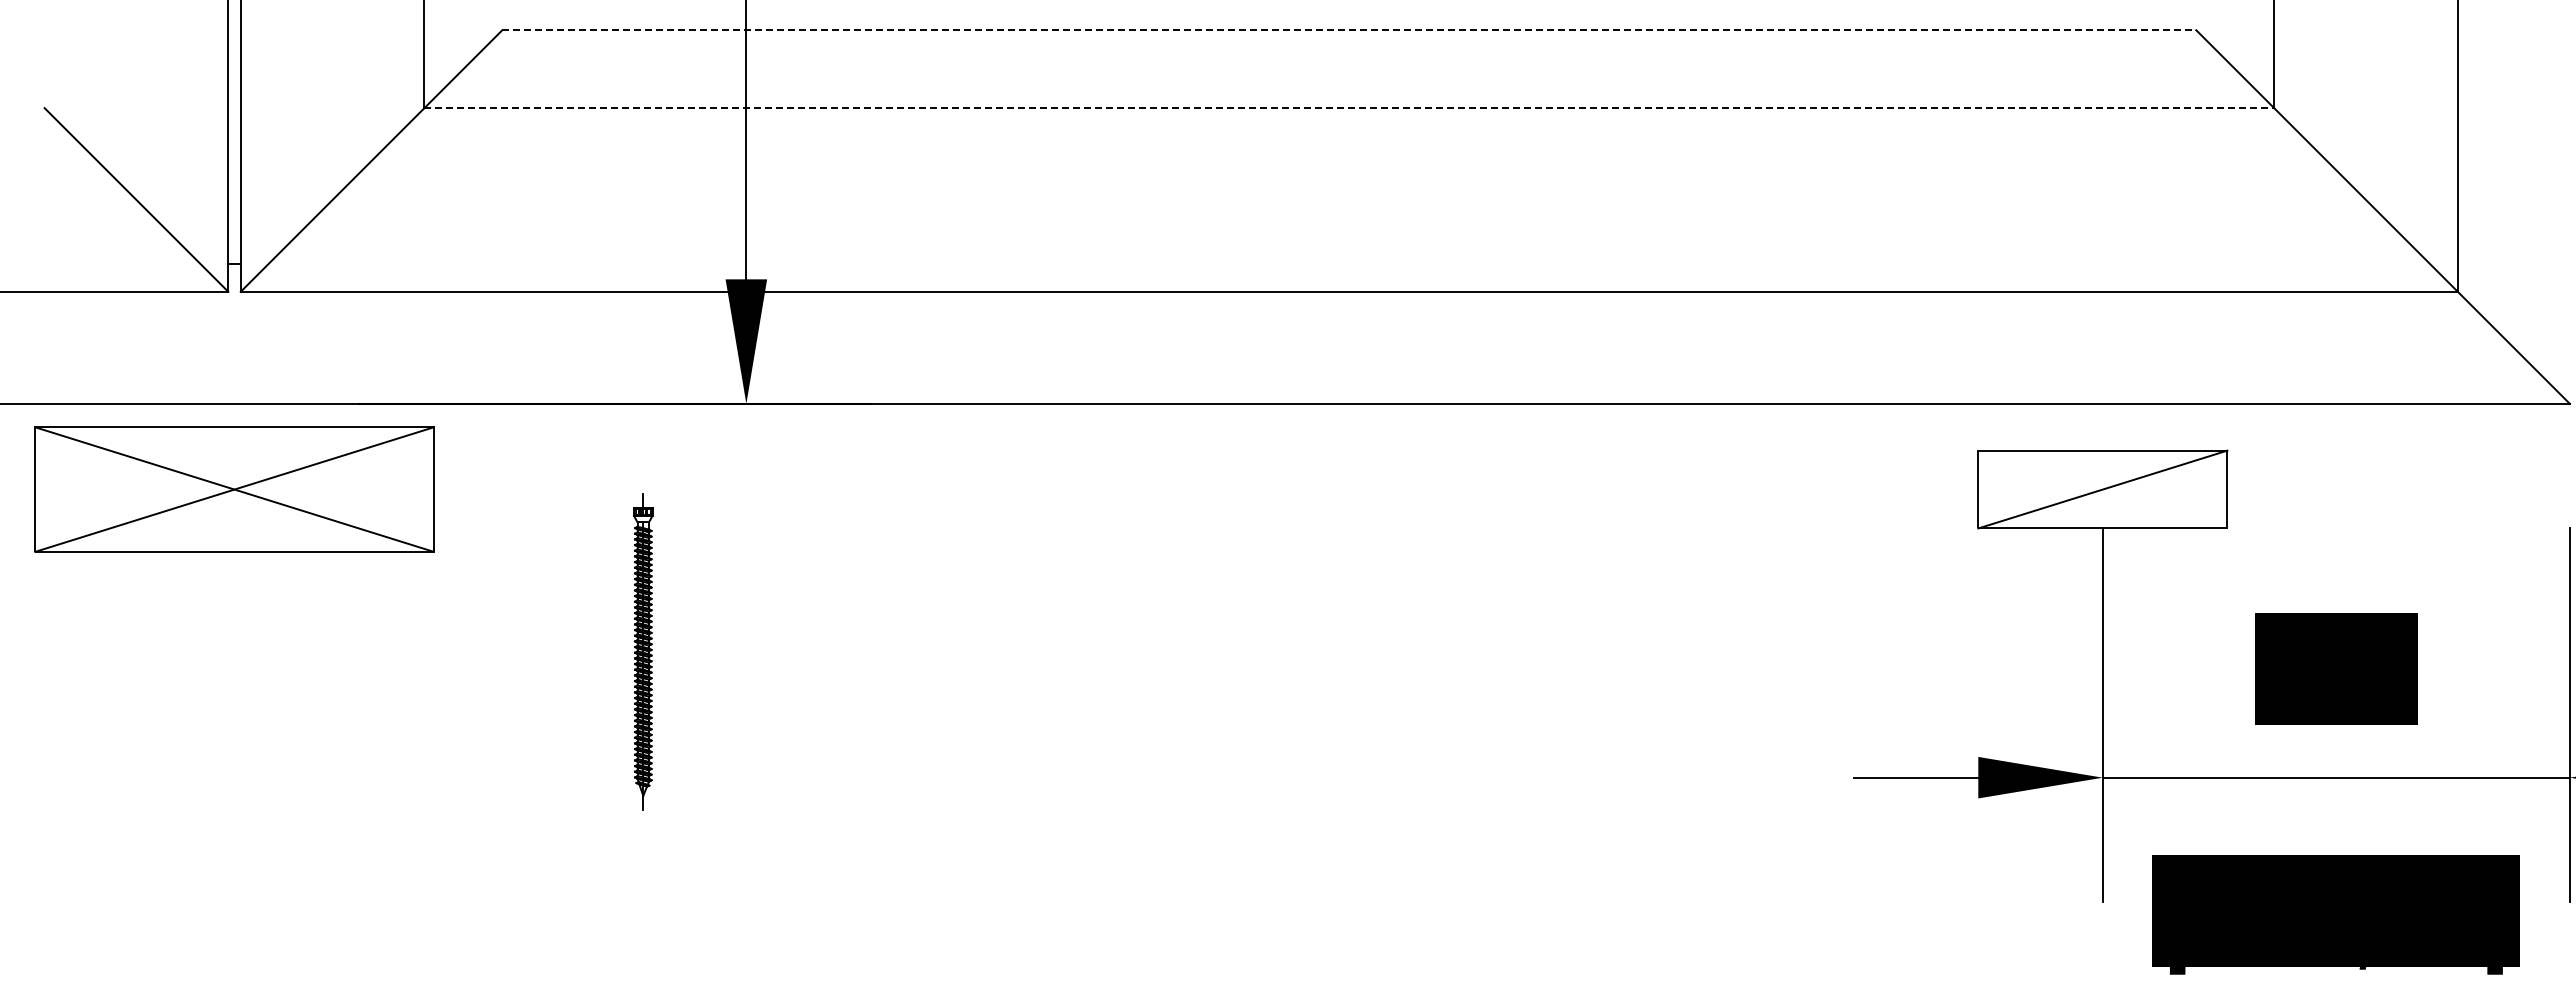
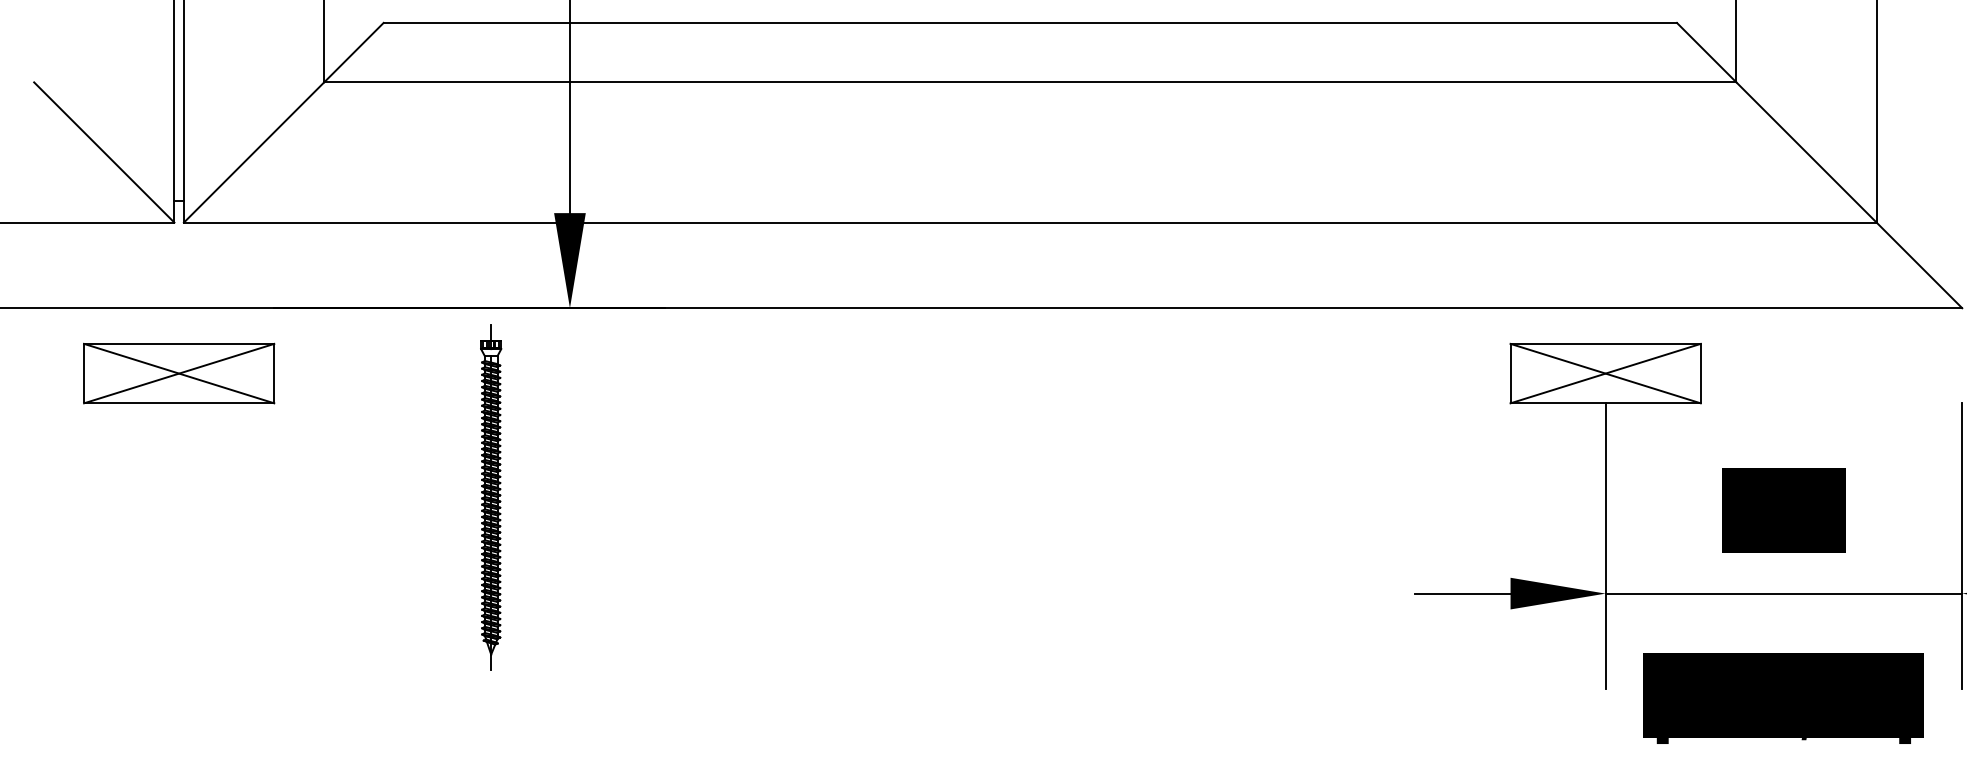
line: (1349, 30) -> (1030, 23), dashed -> solid
line: (1349, 108) -> (1030, 82), dashed -> solid
part: (234, 489) -> (179, 373), size x0.62
line: (2102, 489) -> (1605, 373), added
part: (643, 651) -> (491, 497), size x1.43

